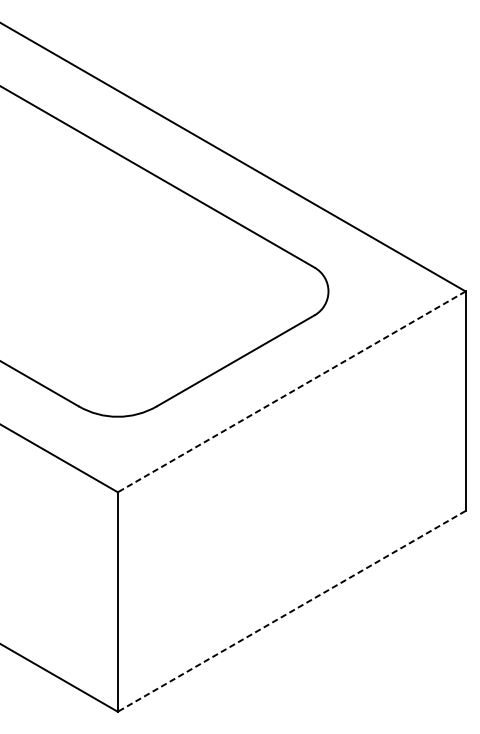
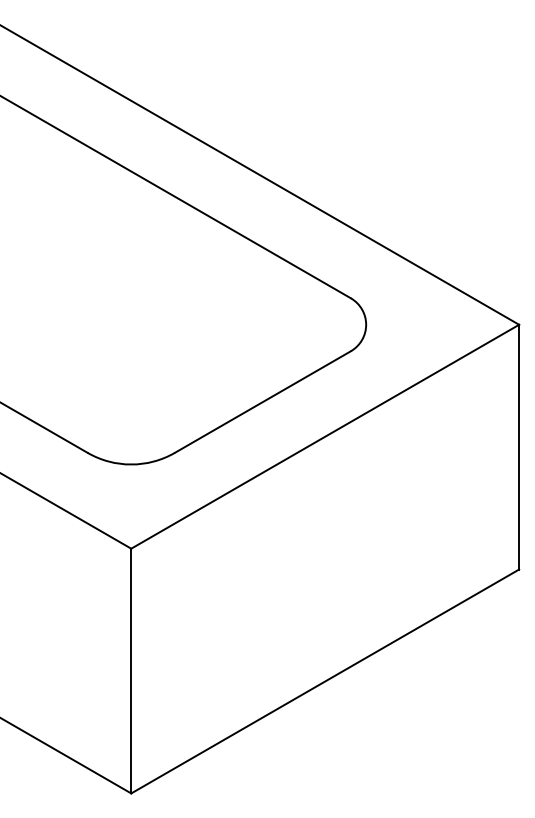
line: (292, 391) -> (325, 436), dashed -> solid
line: (292, 611) -> (325, 681), dashed -> solid

